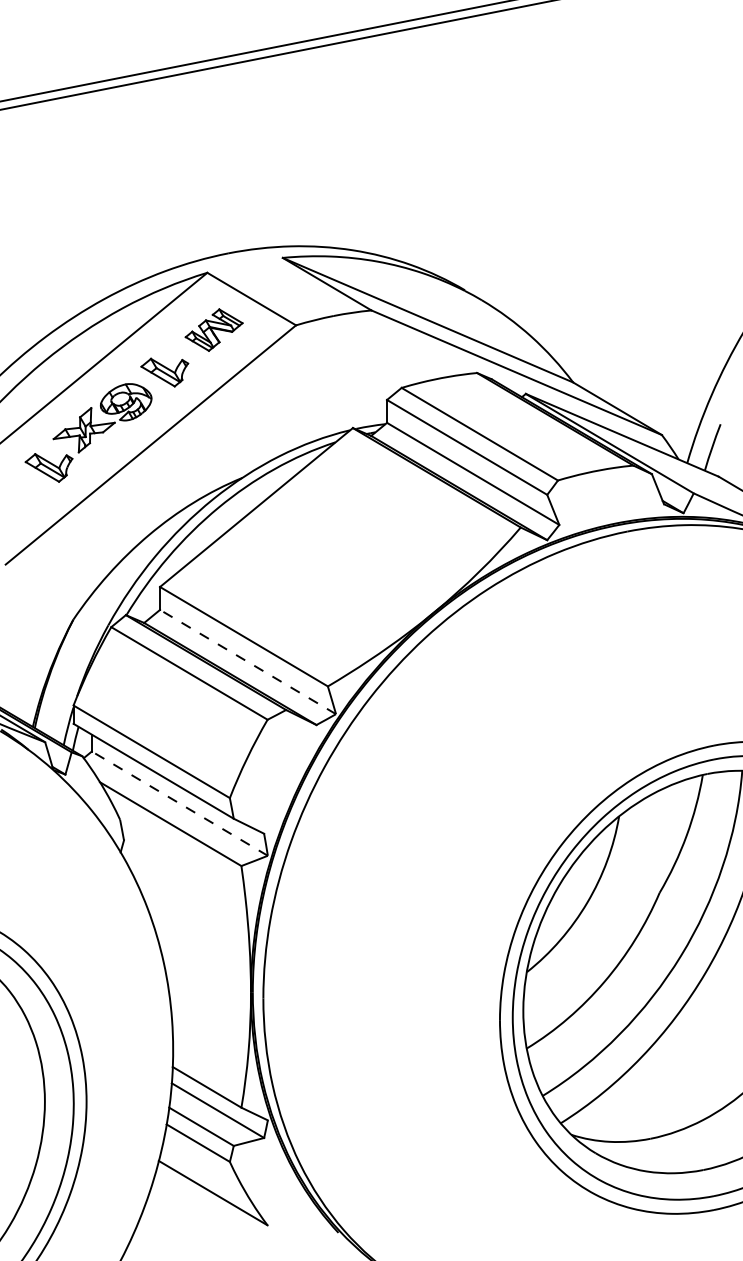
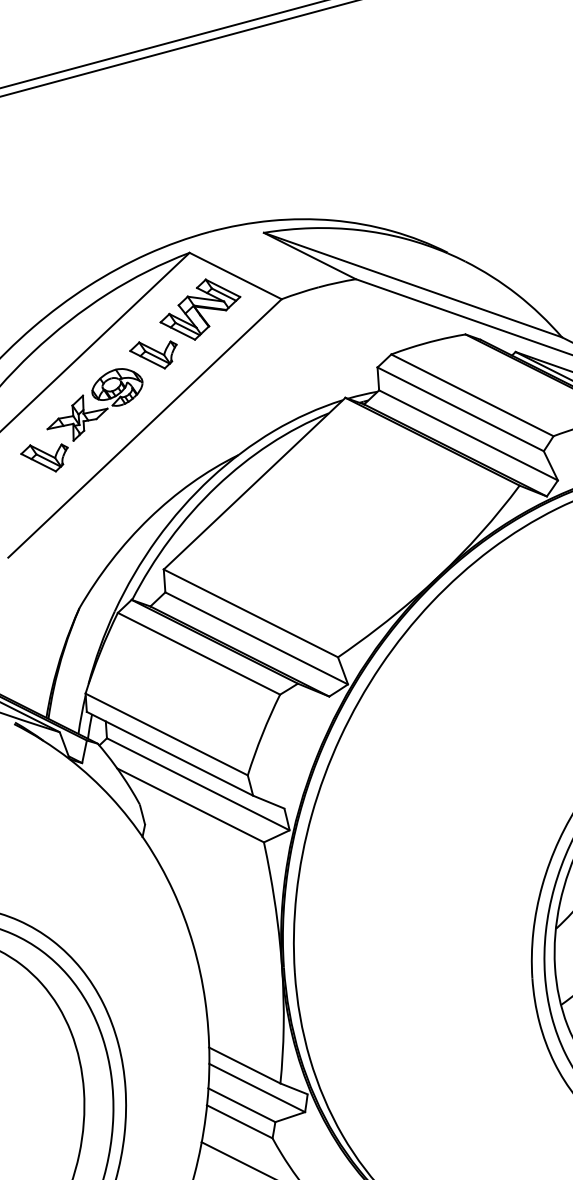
part: (213, 329) -> (199, 308), size x1.43
line: (247, 661) -> (256, 637), dashed -> solid
line: (179, 803) -> (197, 784), dashed -> solid

